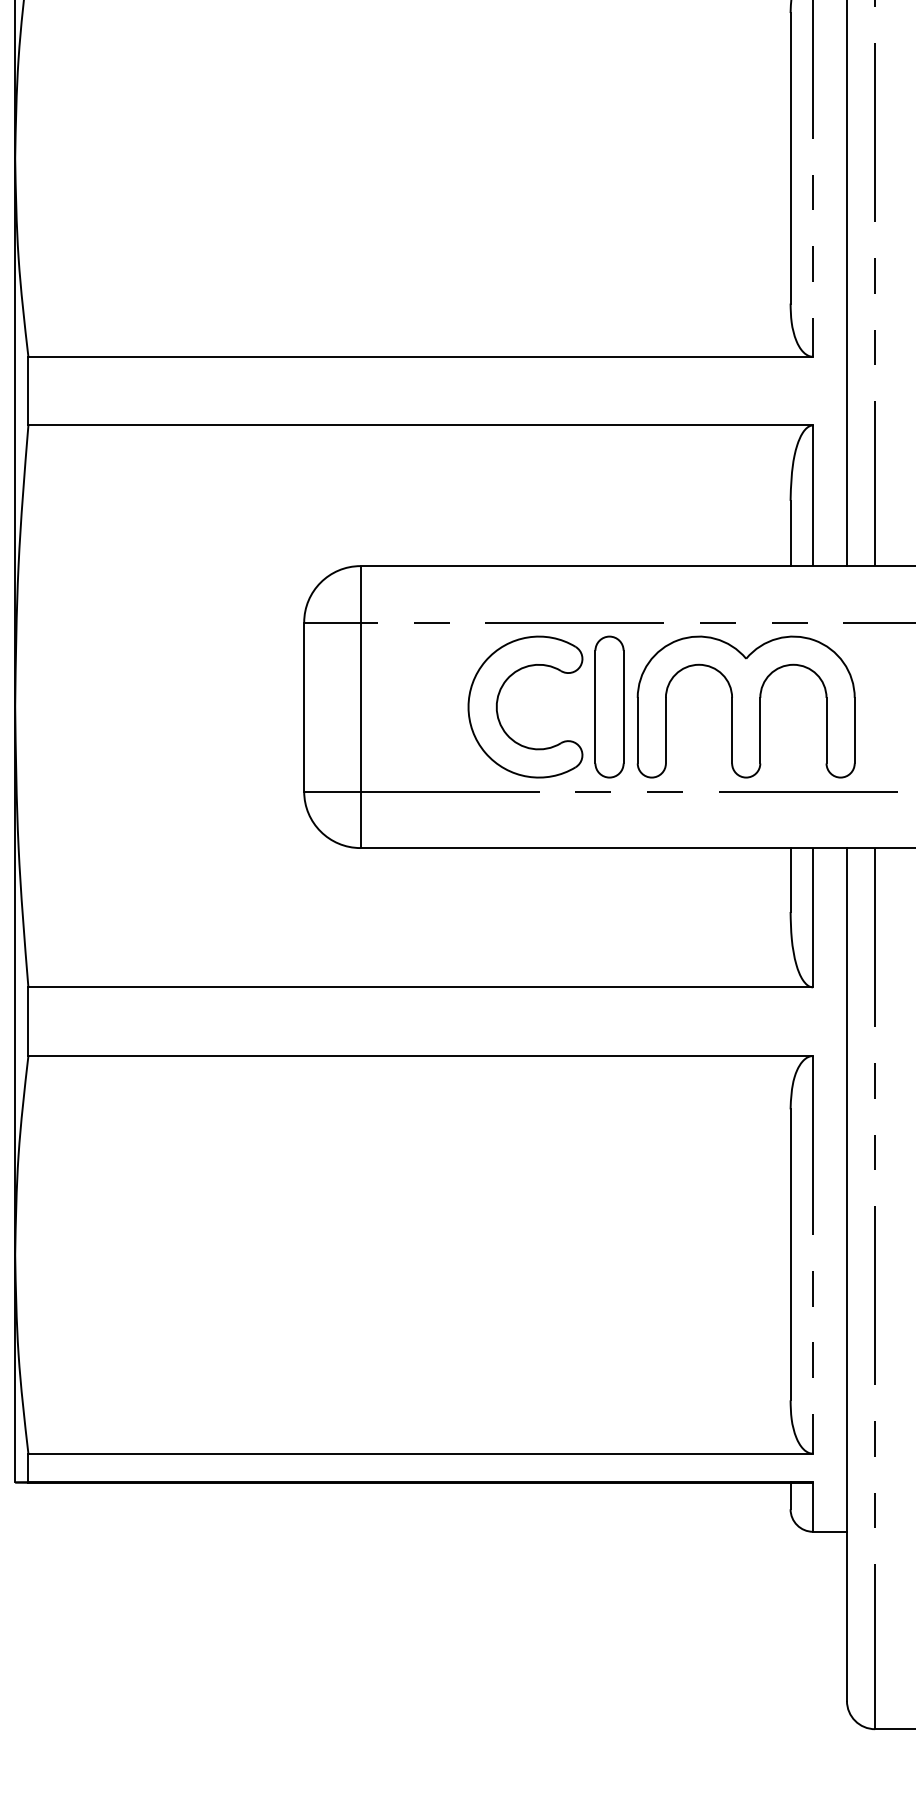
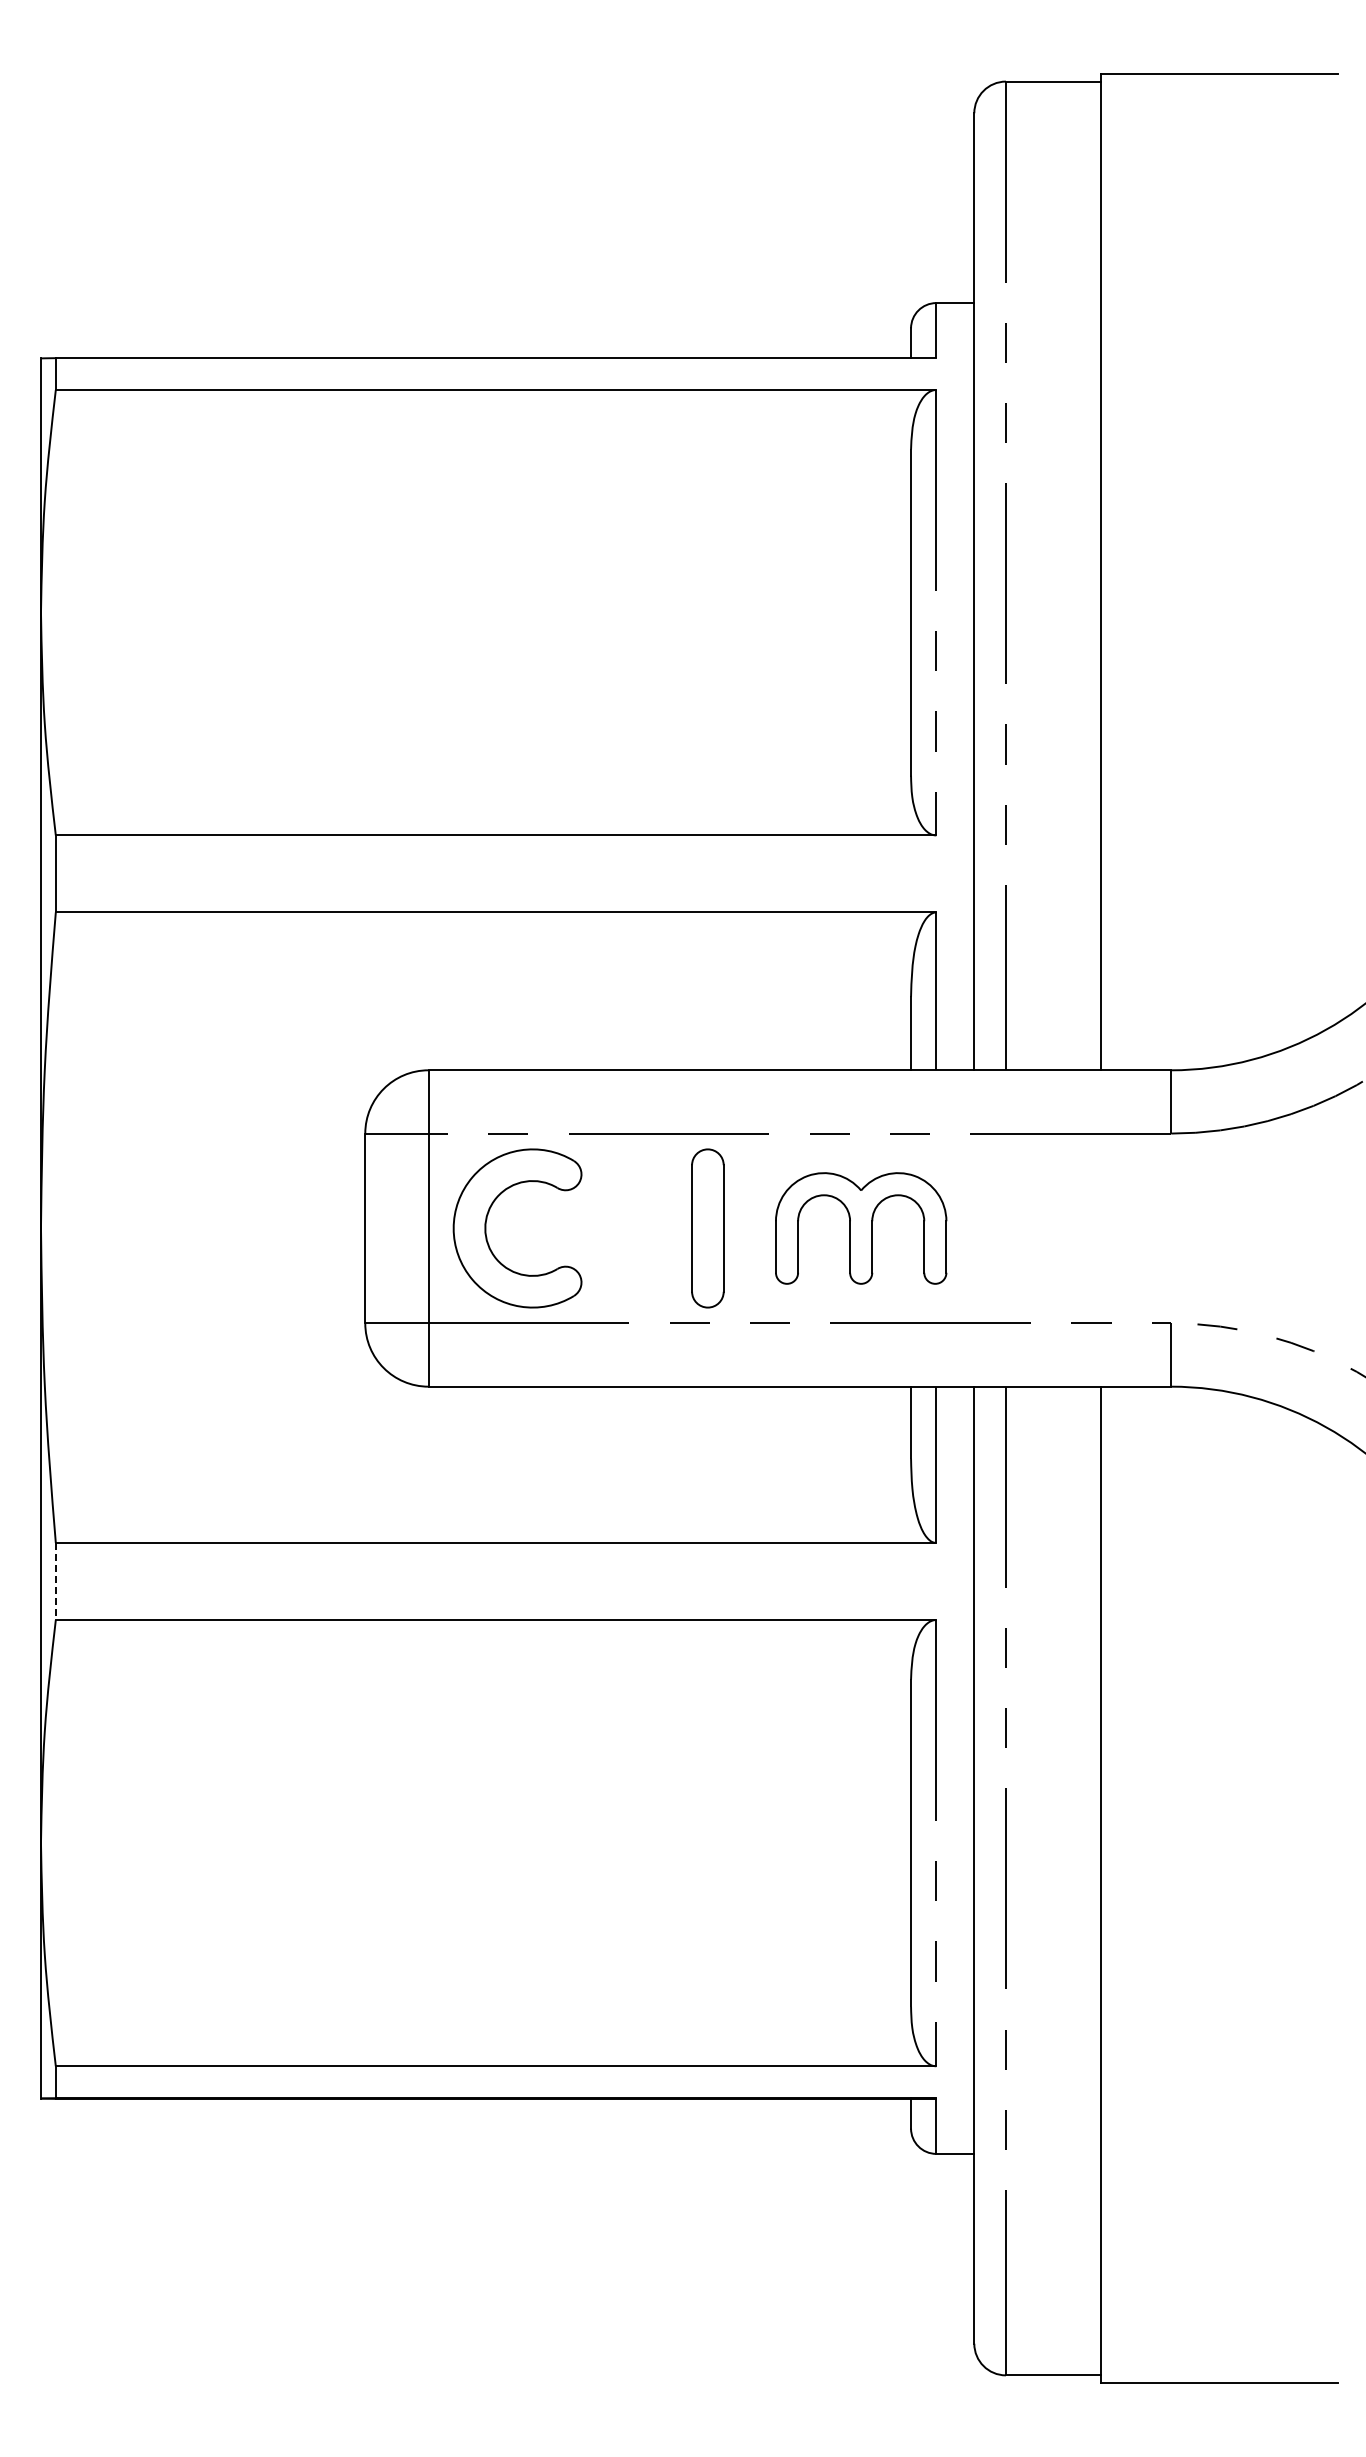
part: (497, 707) -> (486, 1228), moved
part: (745, 707) -> (860, 1228), size x0.7
line: (28, 1021) -> (55, 1581), solid -> dashed

